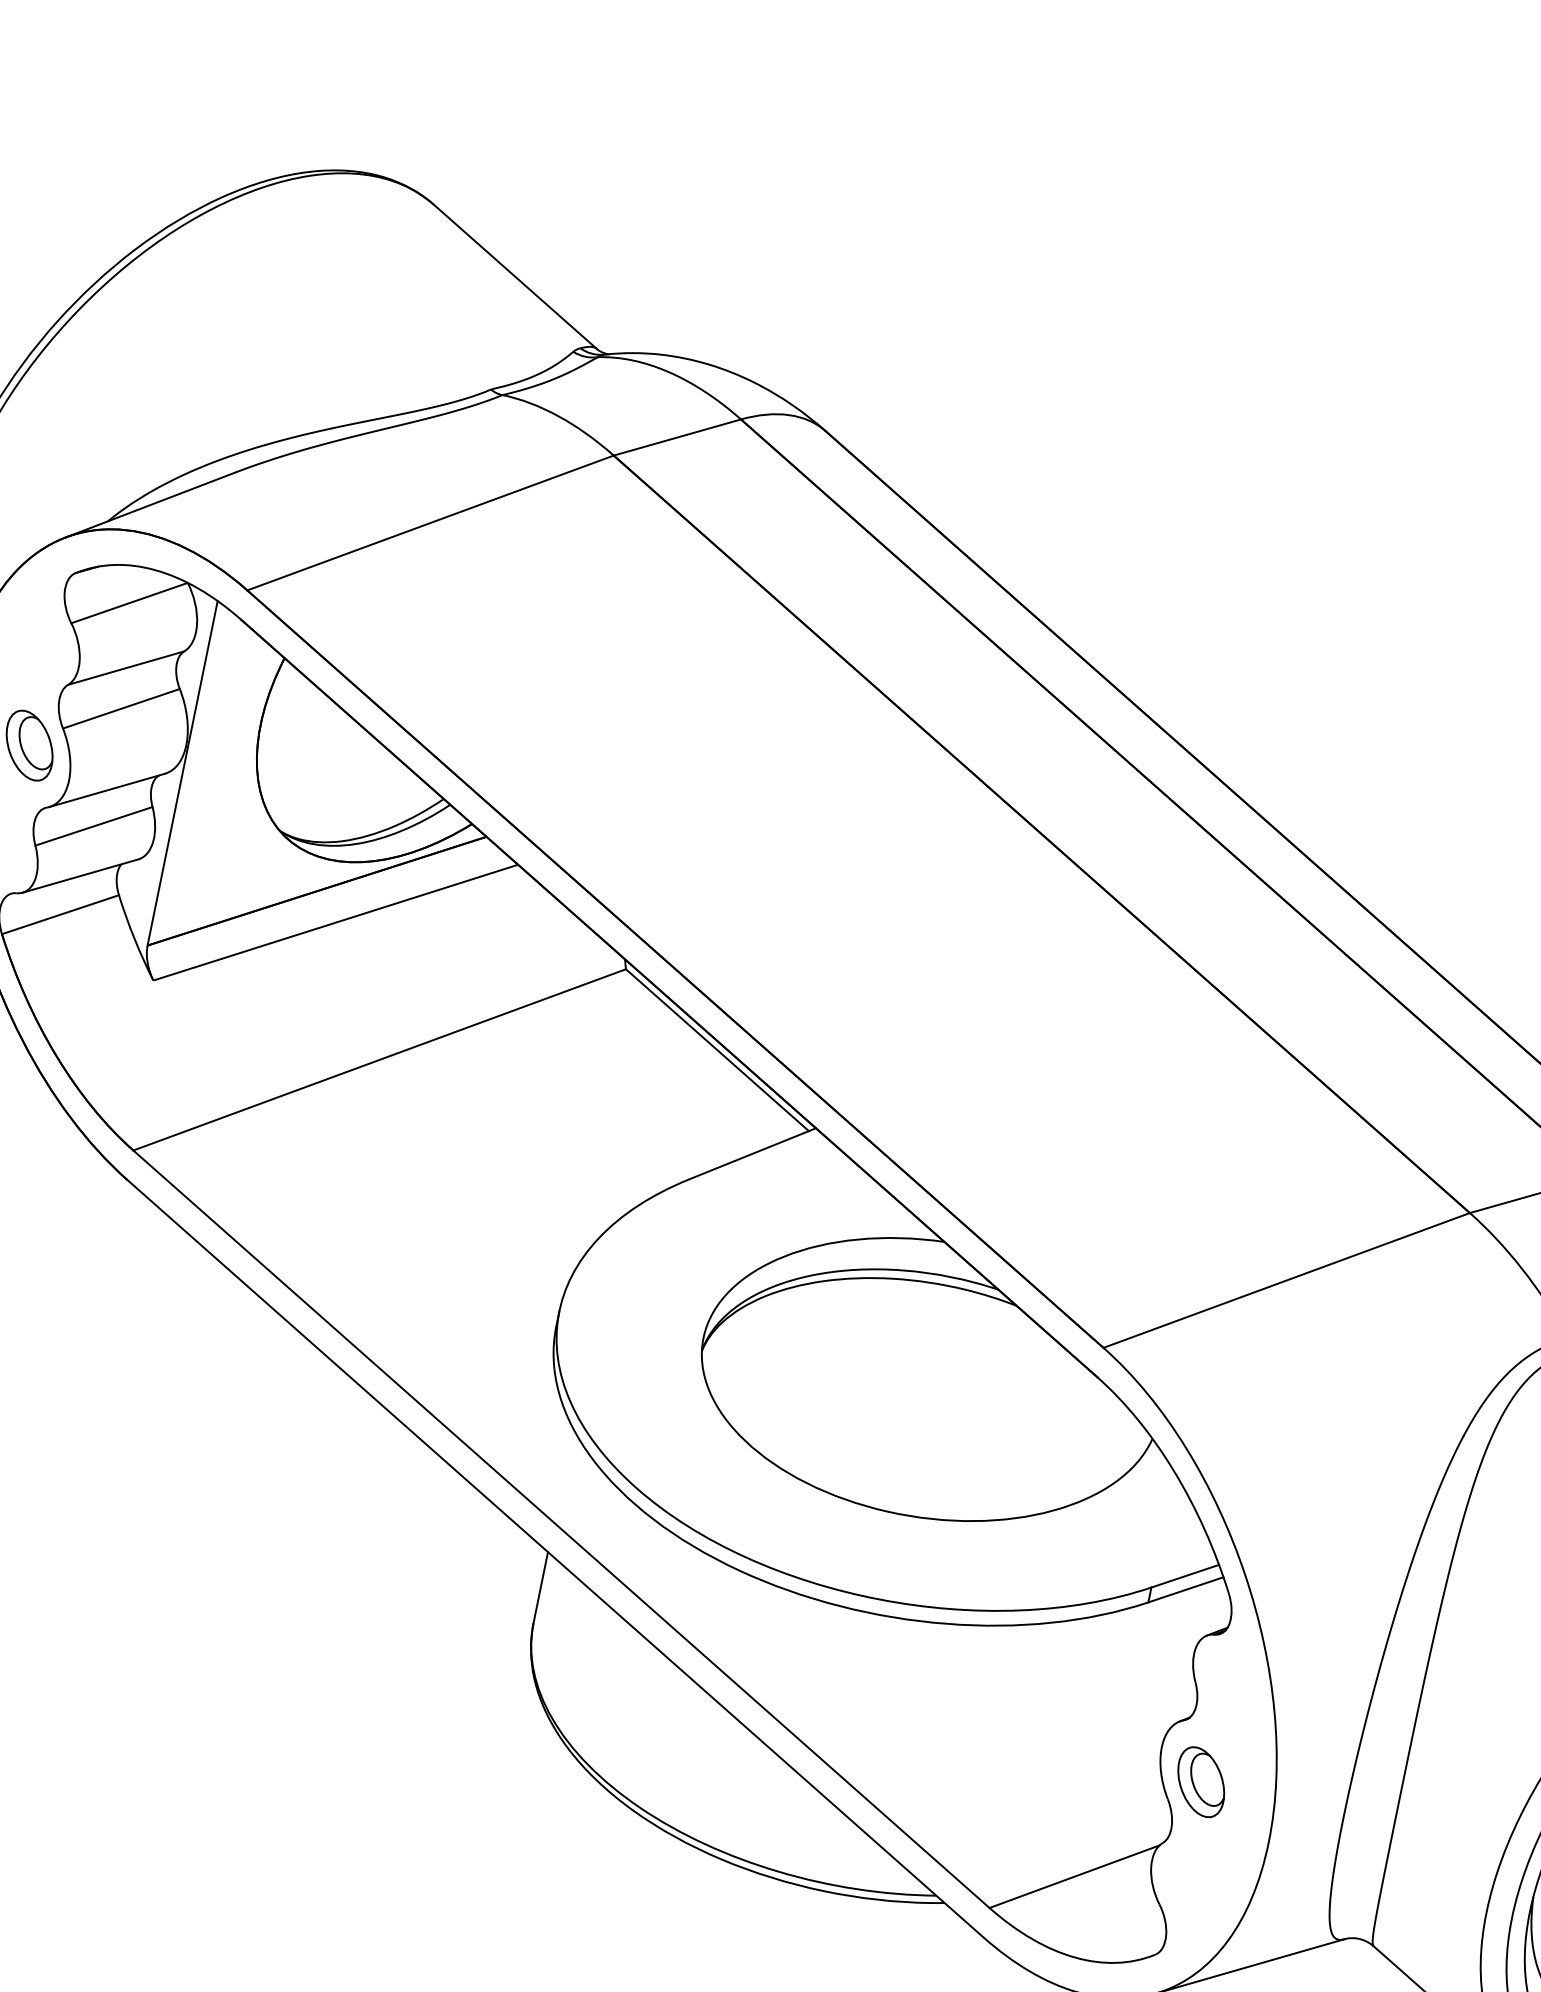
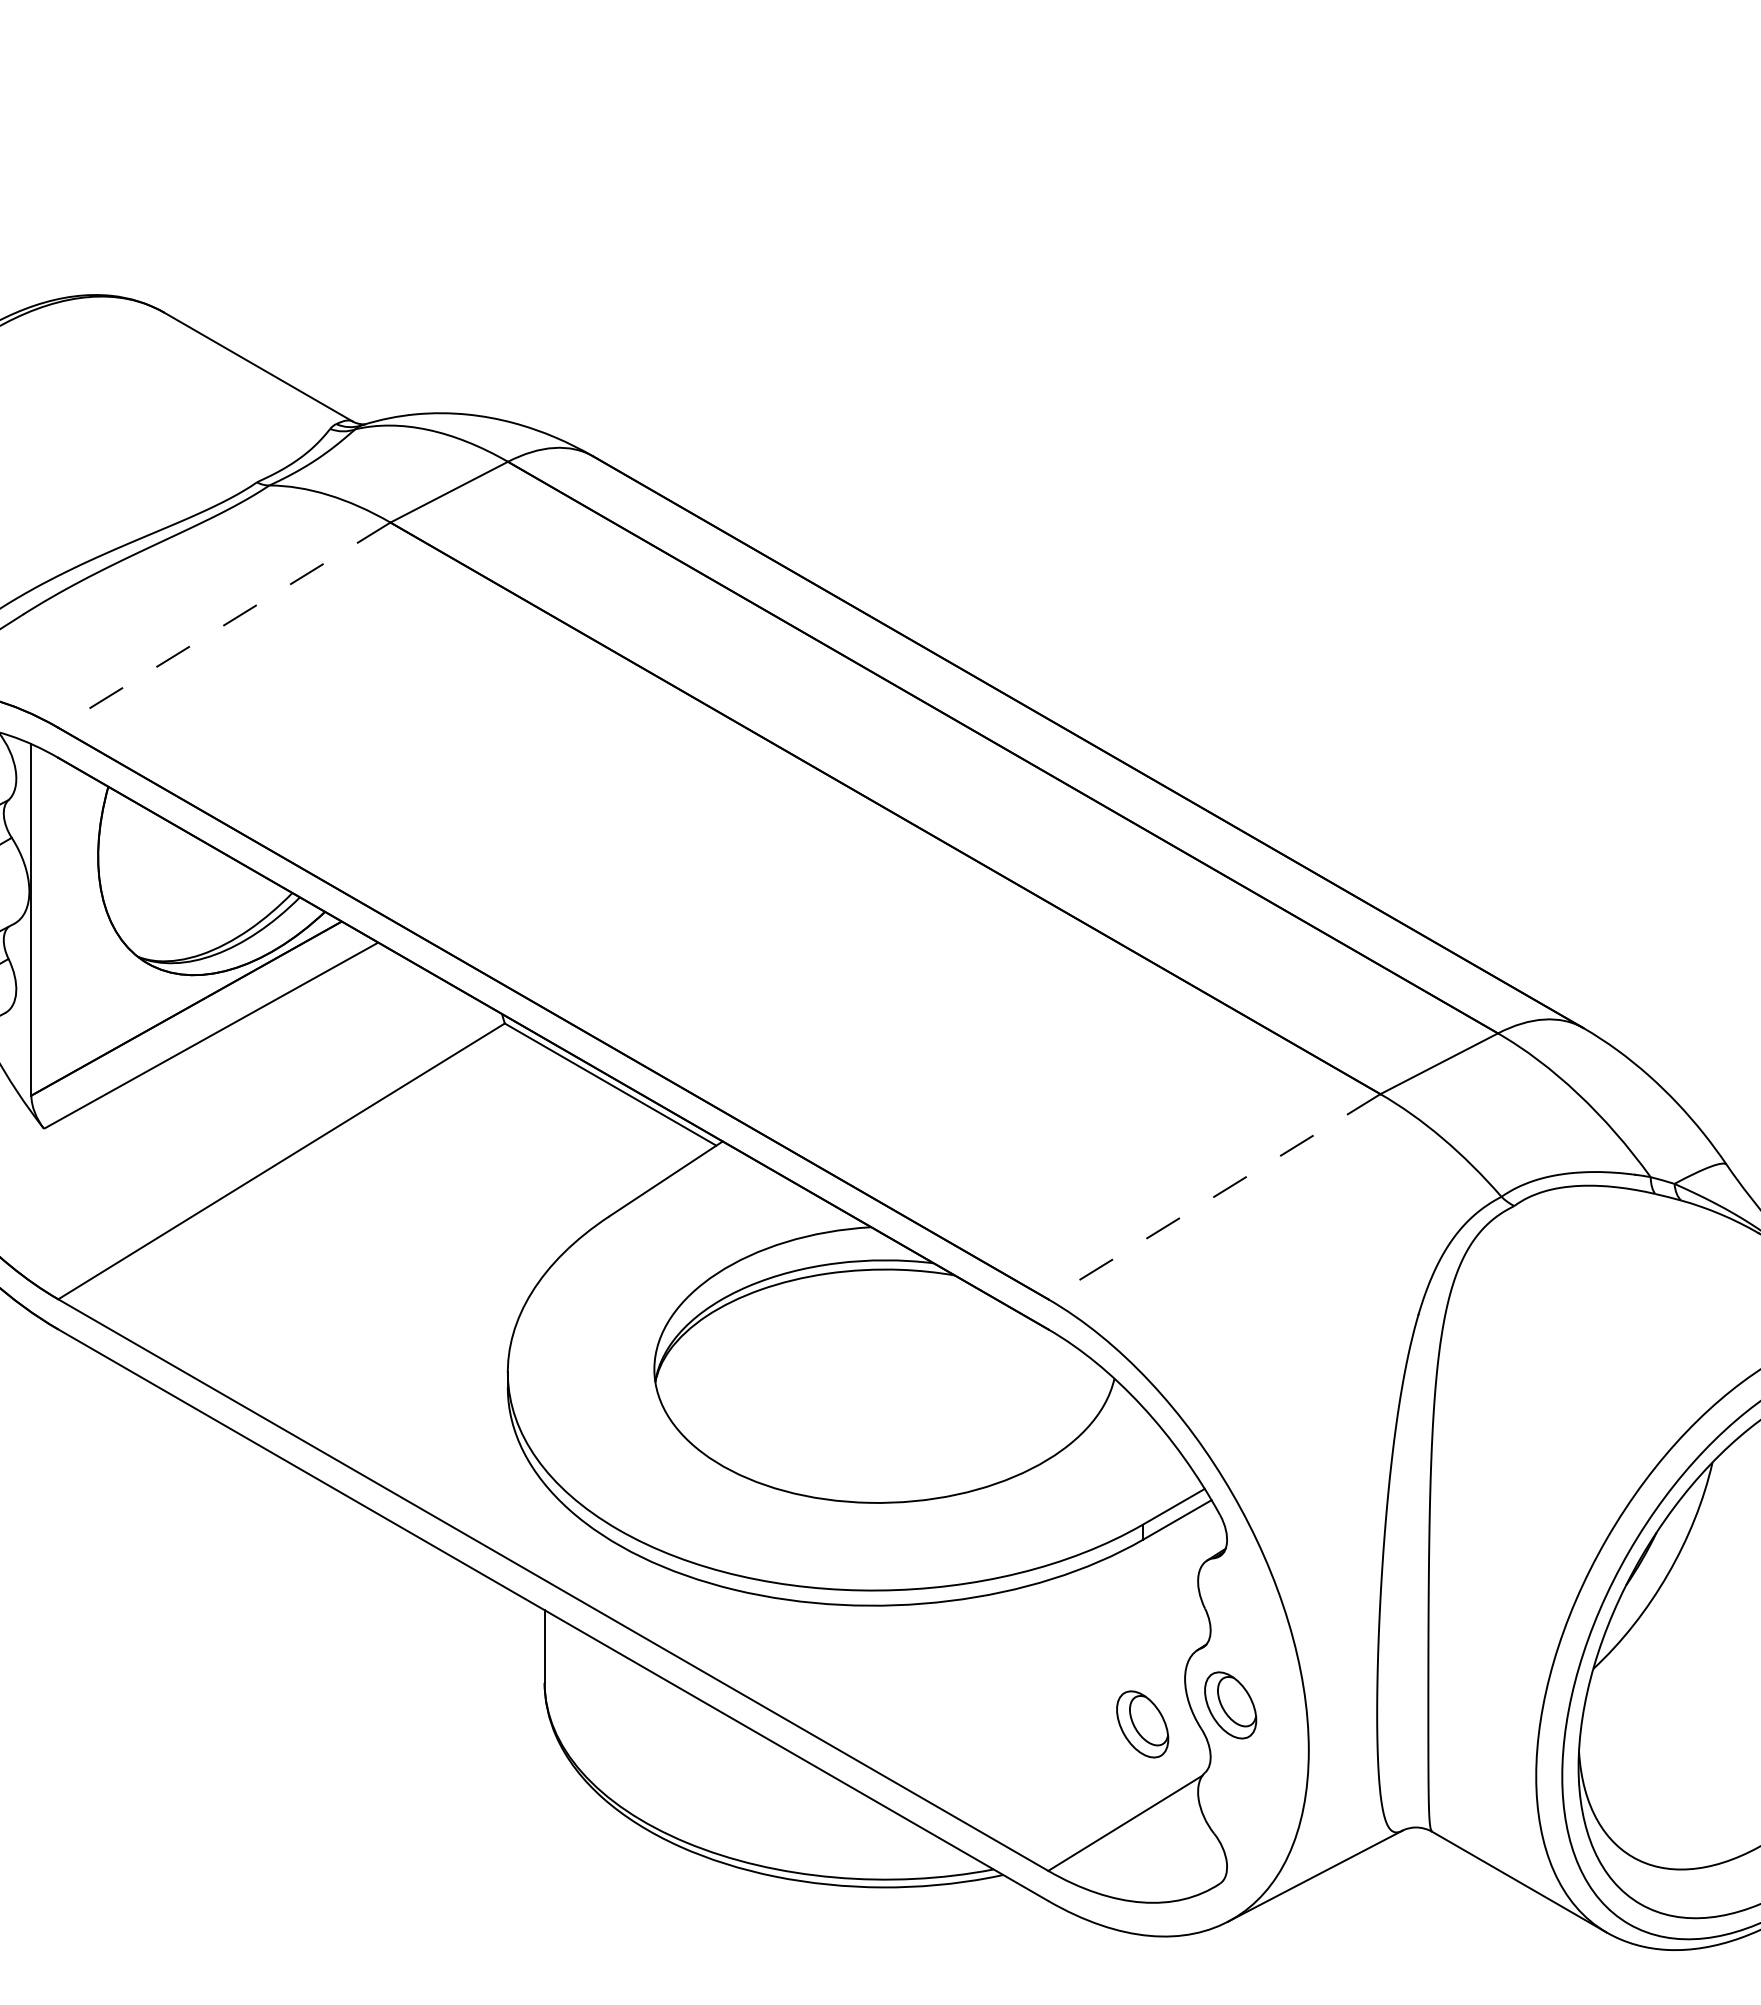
line: (429, 523) -> (223, 625), solid -> dashed
line: (1285, 1281) -> (1213, 1197), solid -> dashed
part: (1111, 1783) -> (1142, 1724), added

